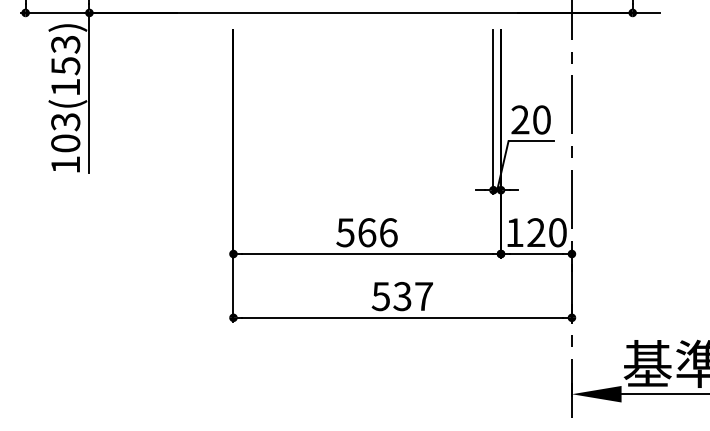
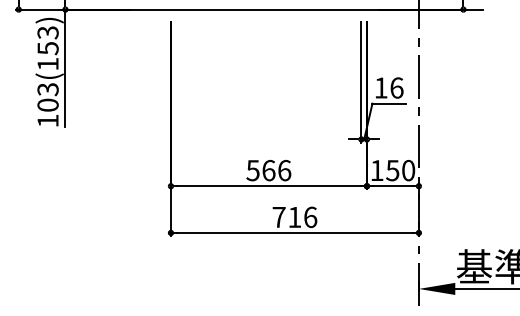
text: (530, 119) -> (388, 87), 20 -> 16
text: (535, 232) -> (392, 170), 120 -> 150
text: (402, 296) -> (294, 217), 537 -> 716

